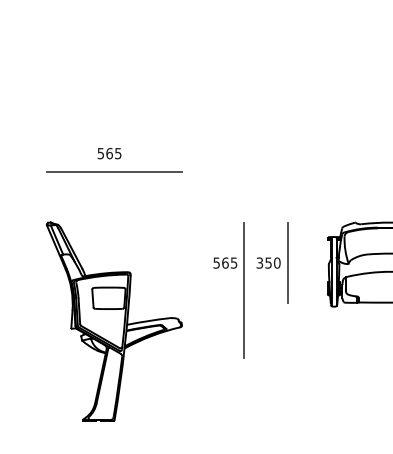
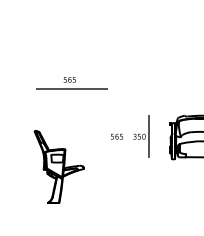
part: (112, 160) -> (71, 83), moved
line: (243, 289) -> (126, 150), removed
part: (114, 320) -> (59, 166), size x0.7

